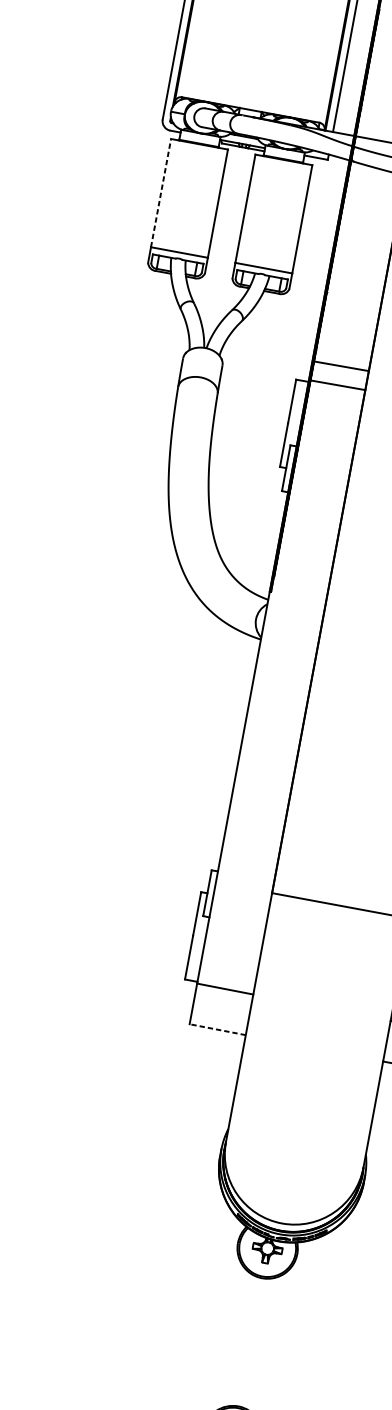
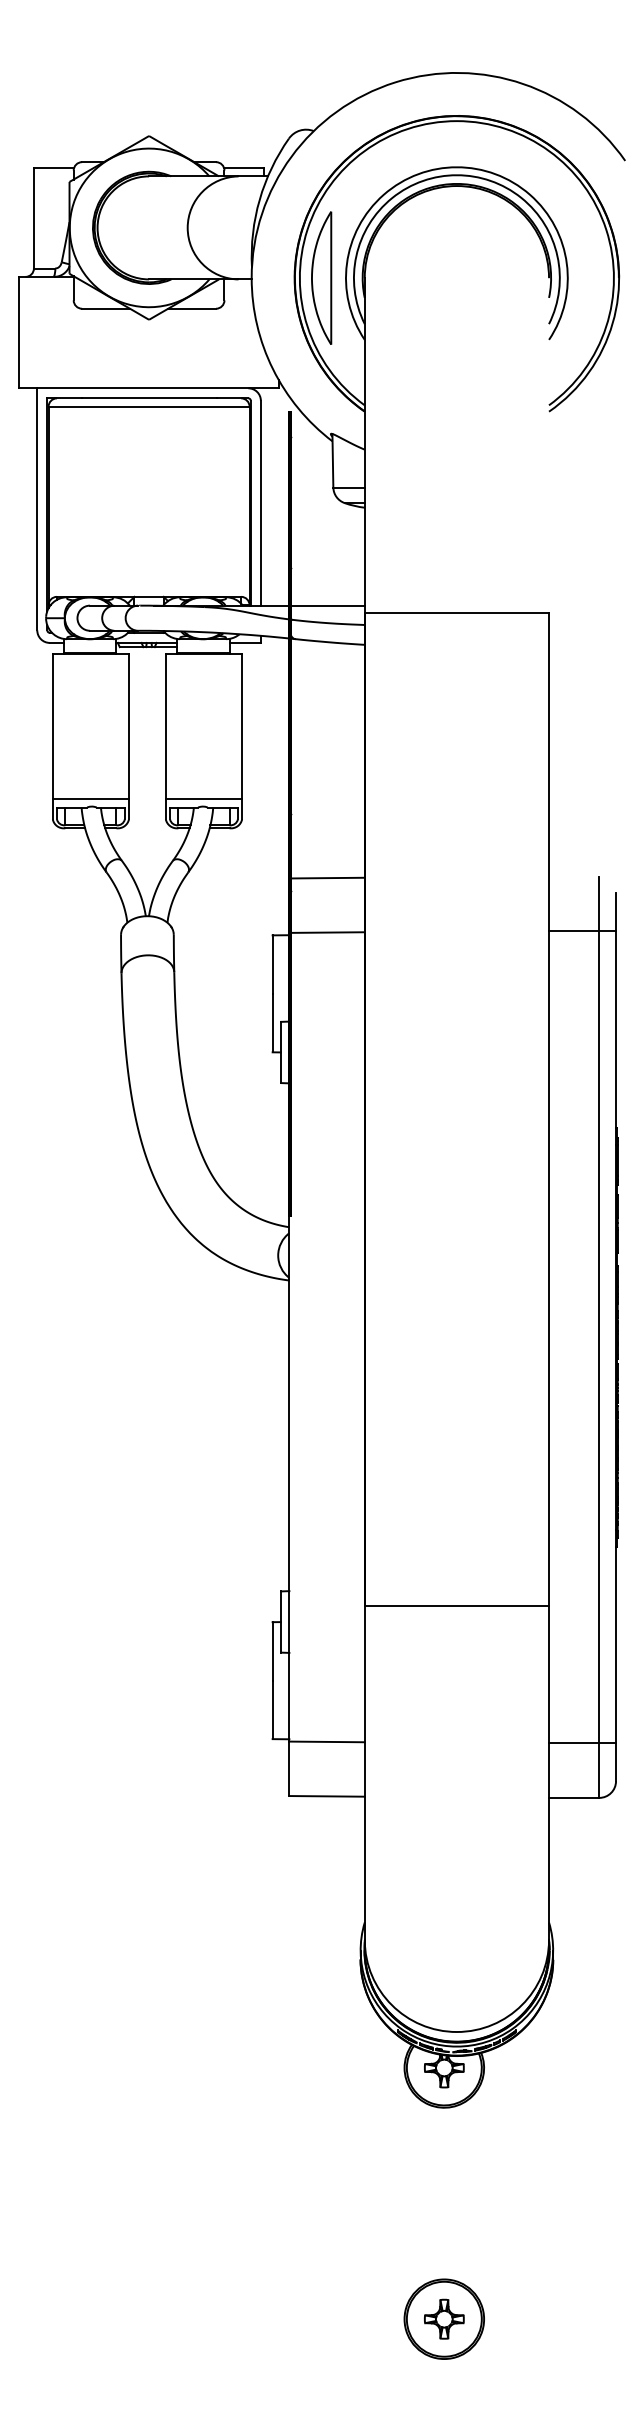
line: (160, 193) -> (52, 726), dashed -> solid
line: (341, 365) -> (327, 877), moved
line: (218, 1029) -> (327, 1796), dashed -> solid

